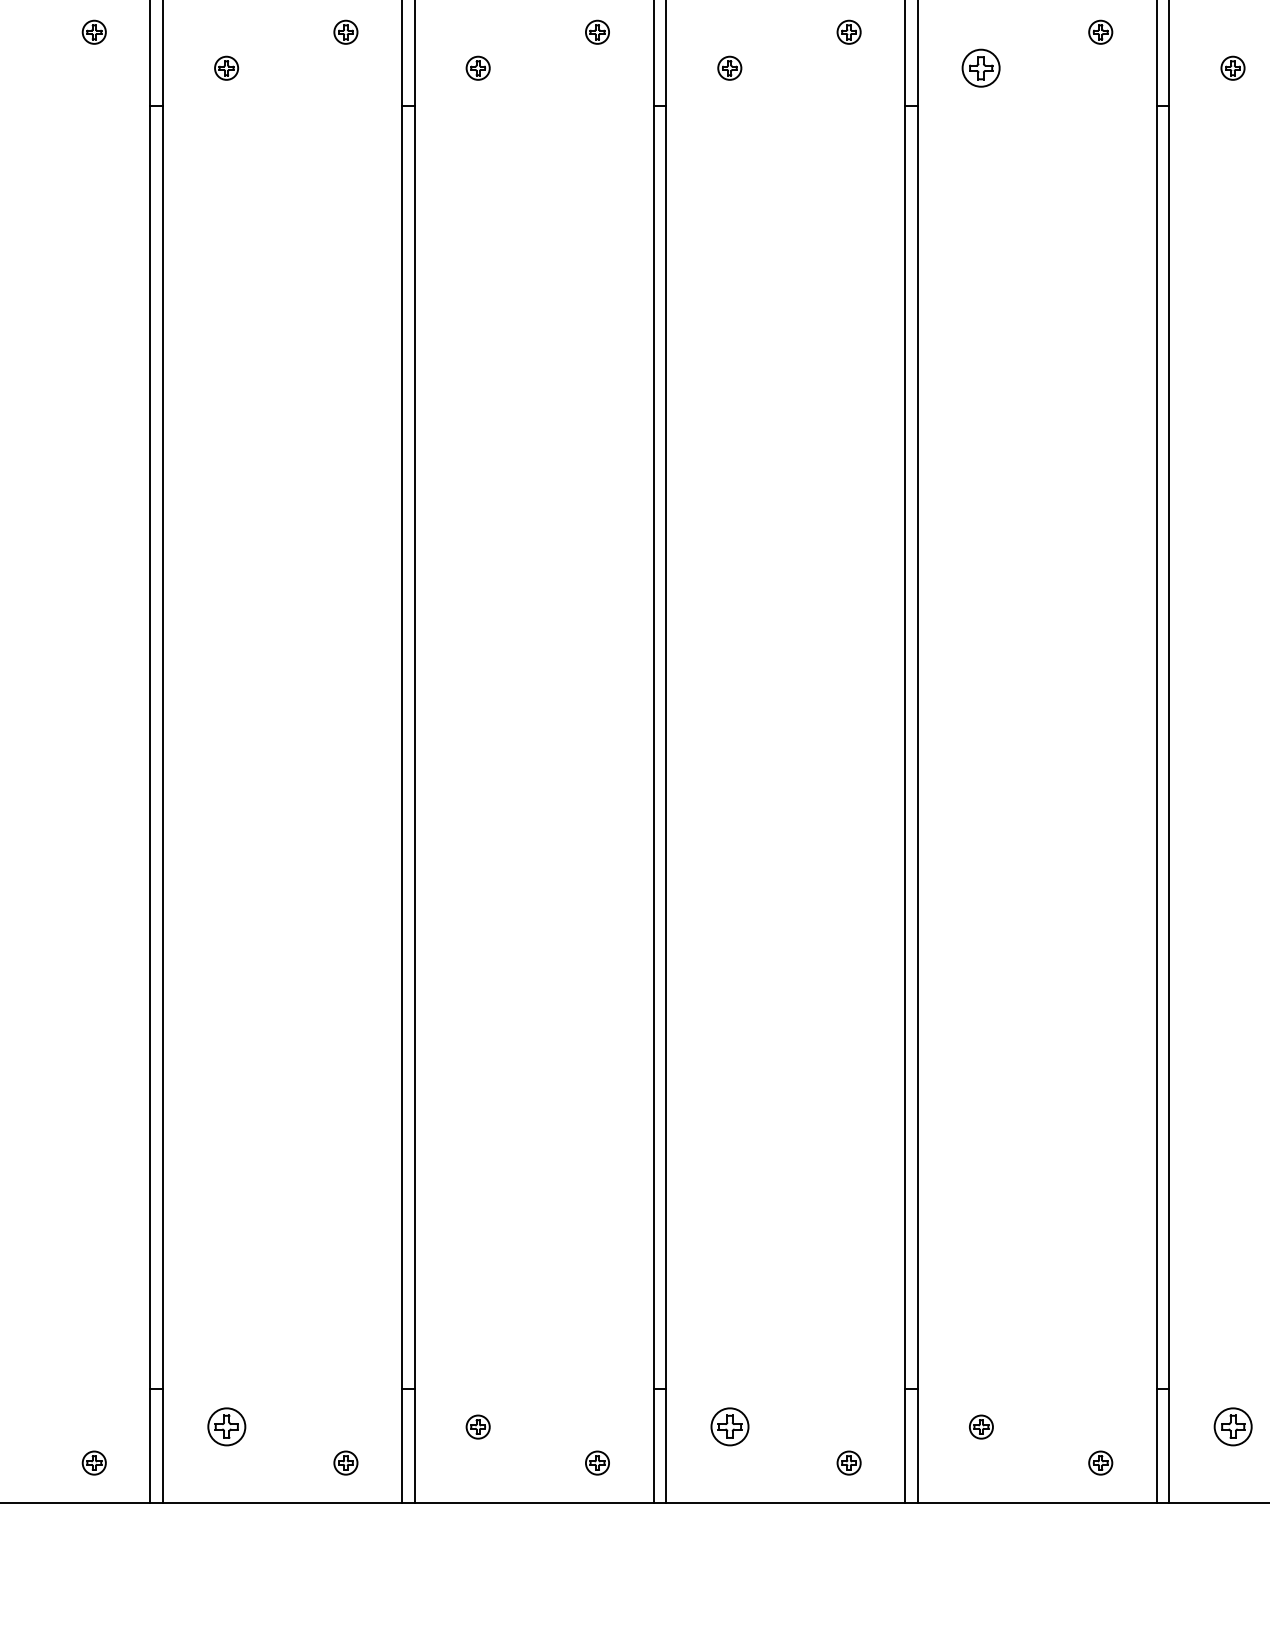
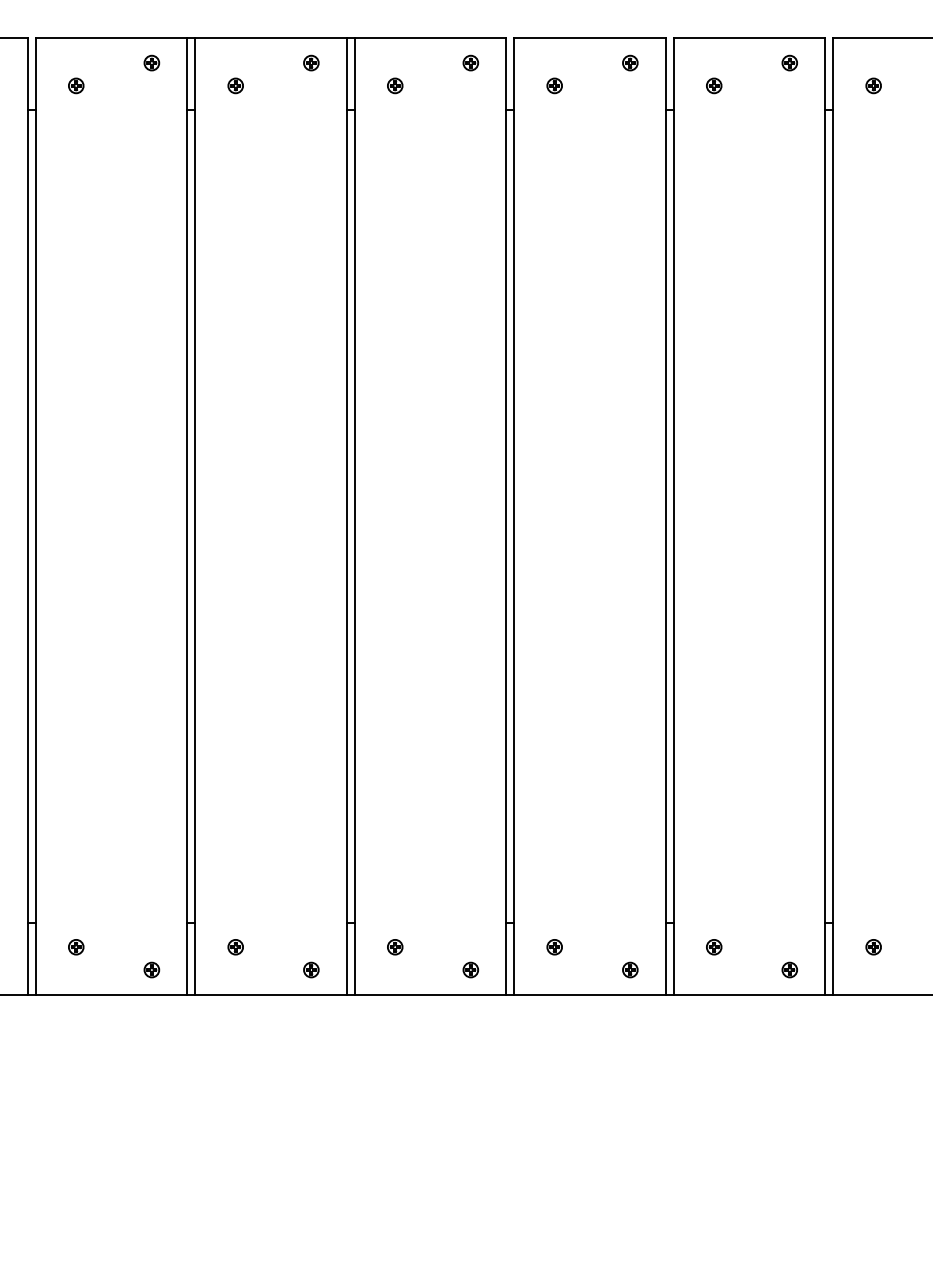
part: (981, 67) -> (714, 85), size x0.62
part: (226, 1427) -> (235, 947), size x0.62
part: (729, 1427) -> (554, 947), size x0.62
part: (1232, 1427) -> (873, 947), size x0.62

